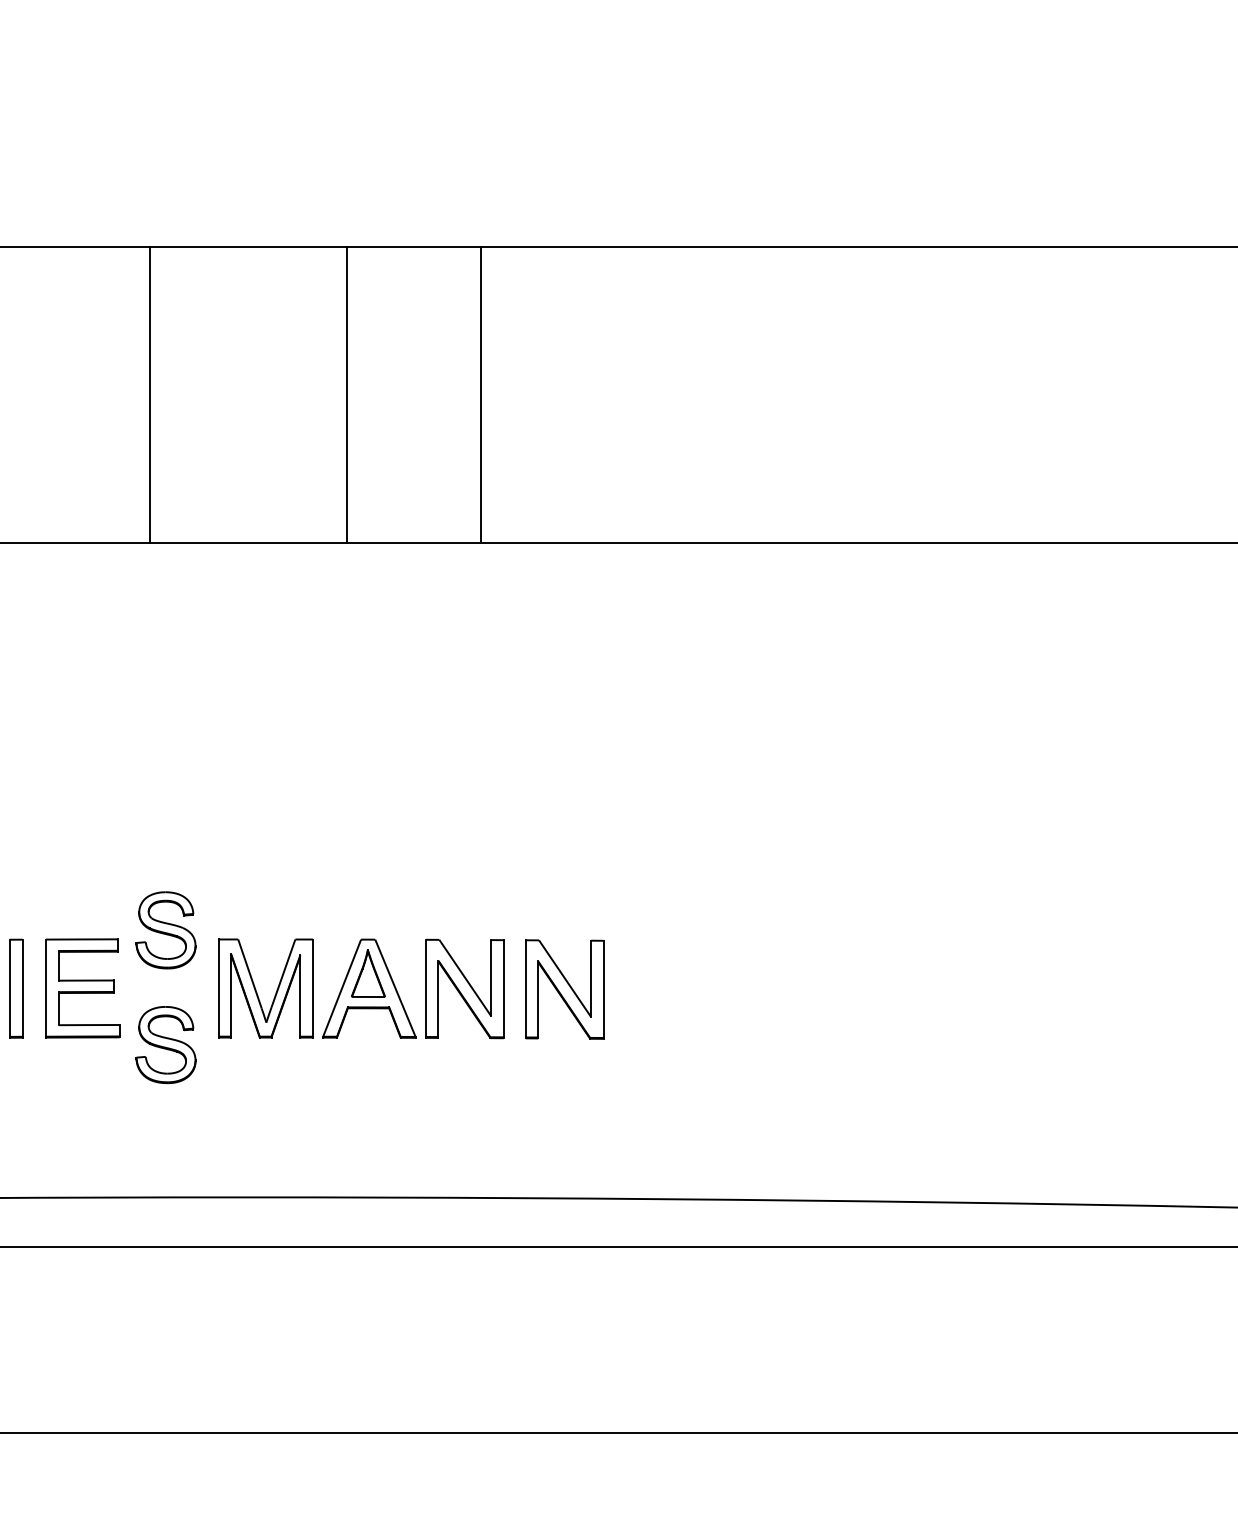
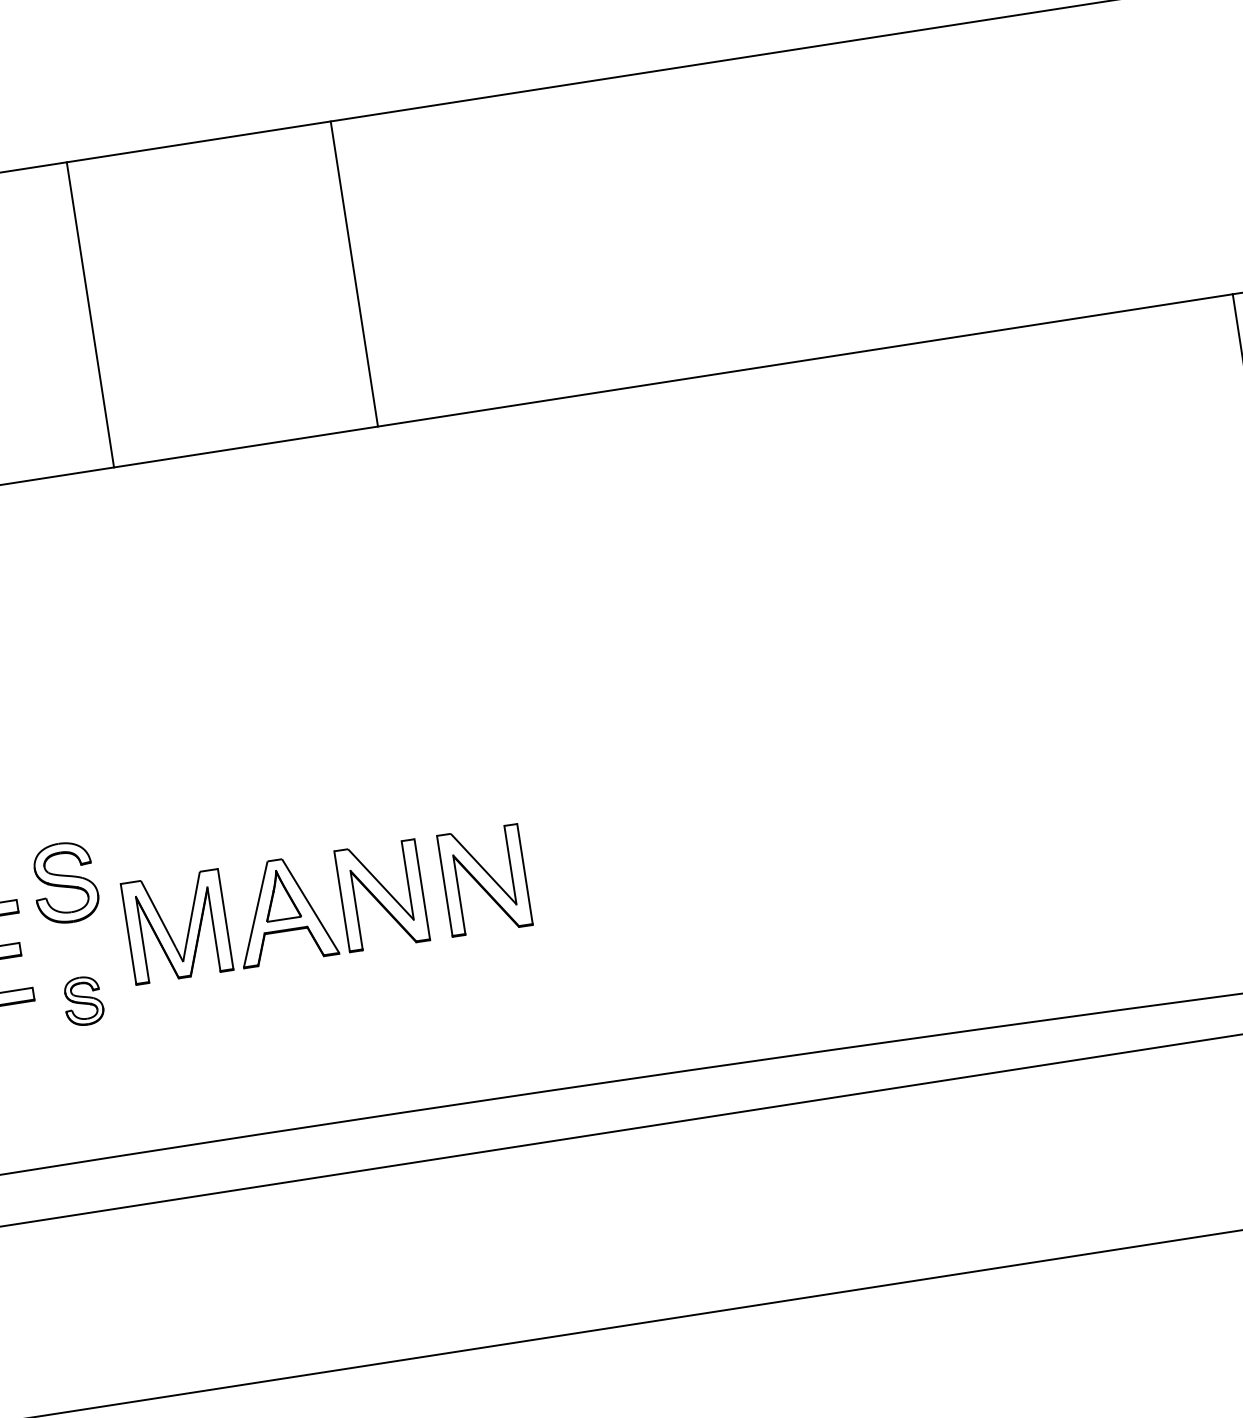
line: (347, 394) -> (90, 314), moved
line: (480, 394) -> (353, 273), moved
part: (165, 1045) -> (83, 1001), size x0.6

